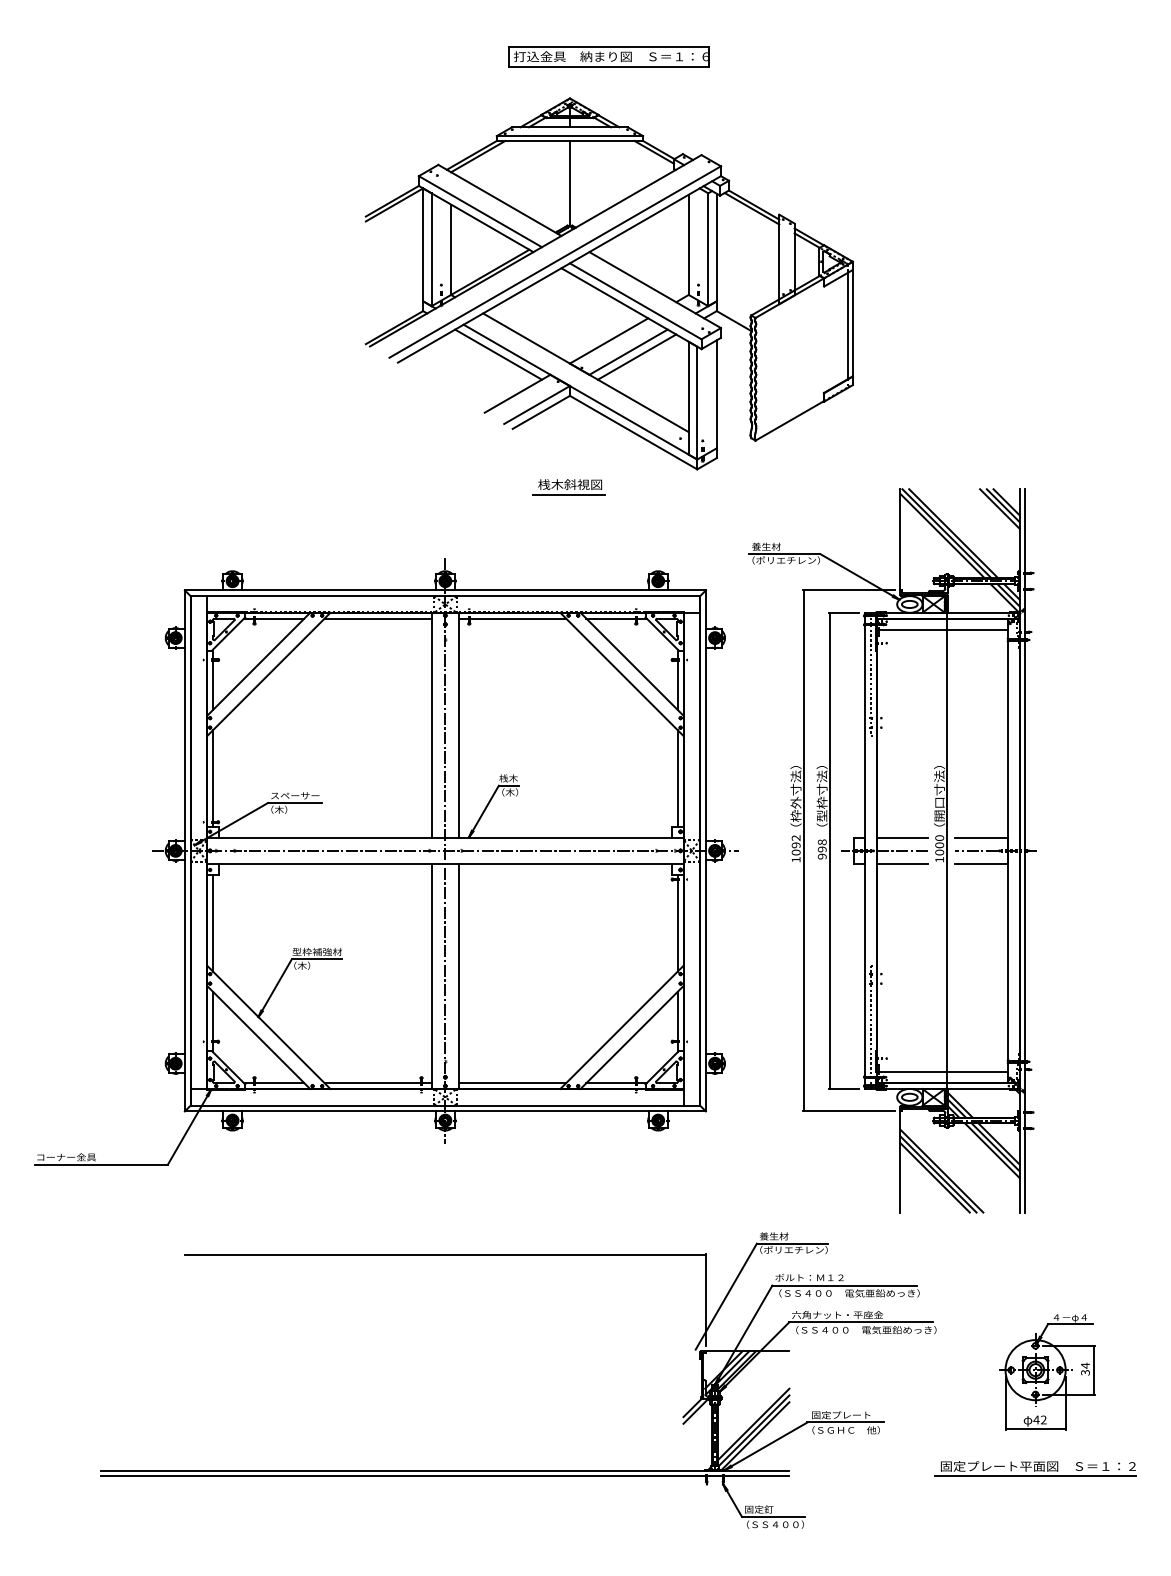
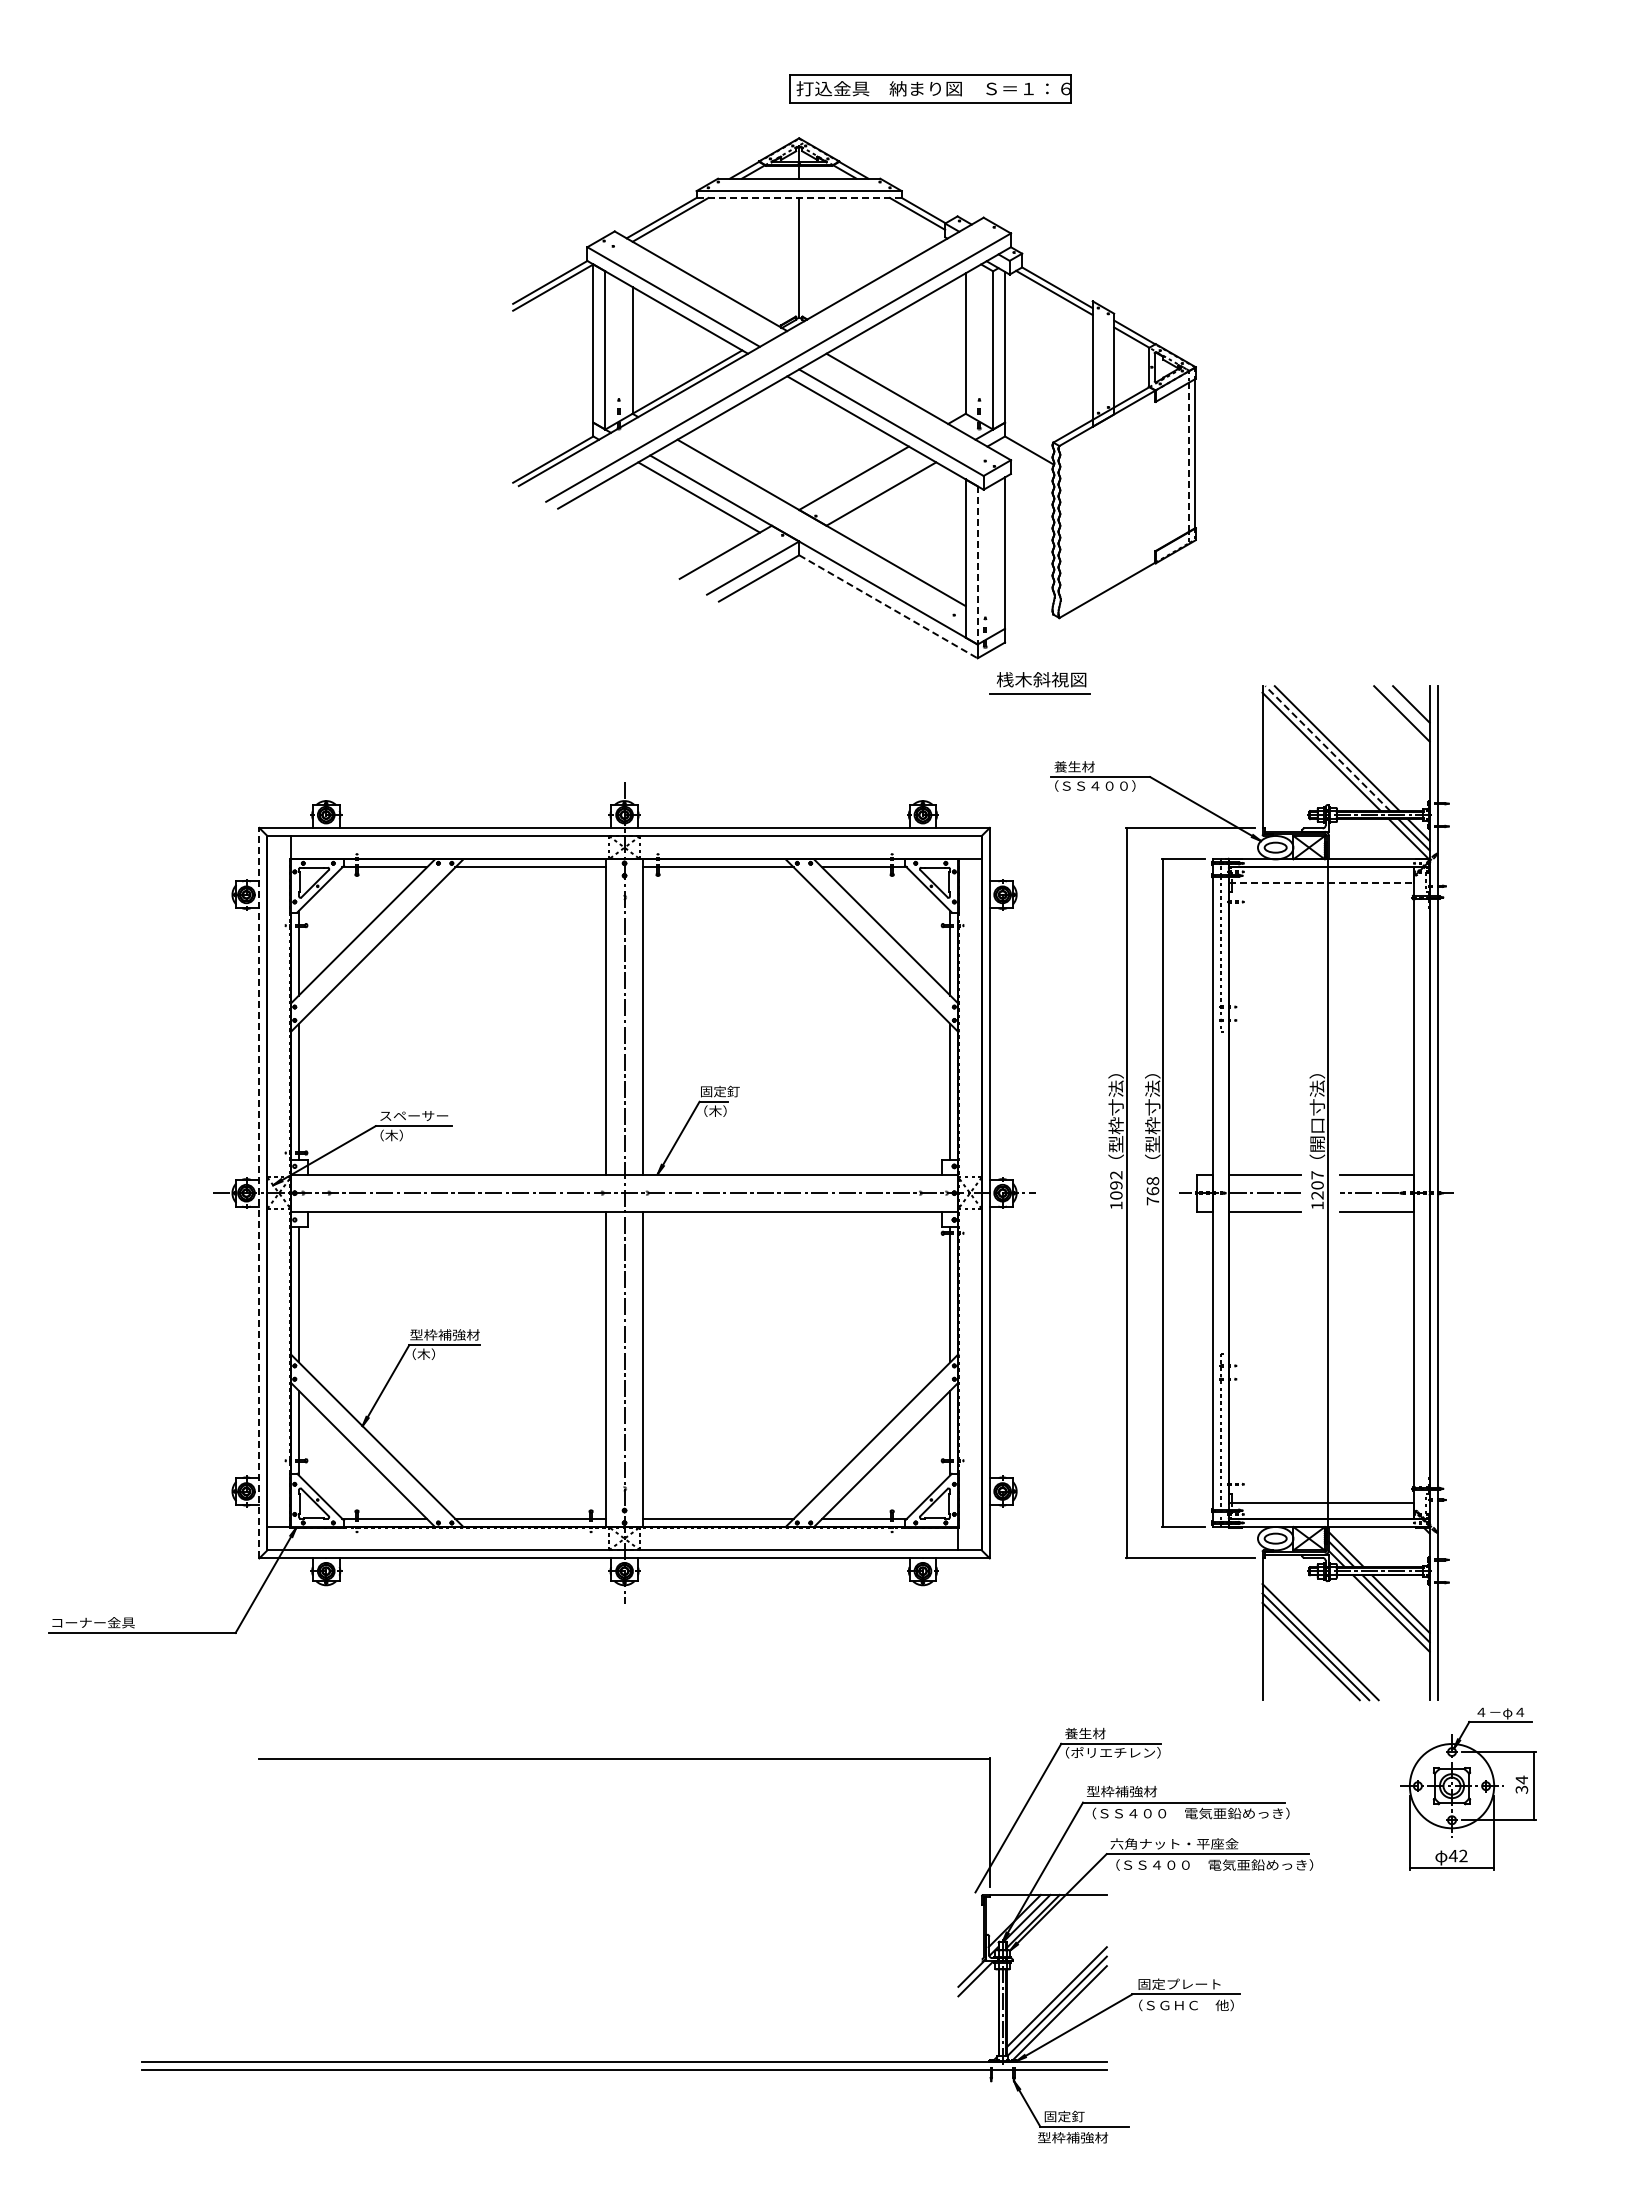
part: (609, 56) -> (930, 88), moved
line: (570, 140) -> (799, 197), solid -> dashed
line: (848, 325) -> (1189, 456), solid -> dashed
line: (637, 356) -> (893, 500), removed
line: (697, 403) -> (977, 565), solid -> dashed
line: (633, 433) -> (888, 607), solid -> dashed
part: (568, 487) -> (1039, 683), moved
line: (1003, 505) -> (1406, 709), removed
line: (946, 533) -> (1327, 748), solid -> dashed
text: (787, 560) -> (1104, 785), （ポリエチレン） -> （ＳＳ４００）
line: (942, 630) -> (1321, 883), solid -> dashed
text: (513, 778) -> (719, 1091), 桟木 -> 固定釘
text: (795, 809) -> (1115, 1134), （枠外寸法） -> （型枠寸法）
text: (939, 845) -> (1317, 1185), 1000 -> 1207
line: (184, 850) -> (259, 1192), solid -> dashed
text: (821, 853) -> (1152, 1196), 998 -> 768
text: (809, 1277) -> (1134, 1791), ボルト：Ｍ１２ -> 型枠補強材
part: (1047, 1371) -> (1468, 1788), moved
part: (1035, 1468) -> (1452, 2059), removed
text: (772, 1524) -> (1082, 2137), （ＳＳ４００） -> 型枠補強材

